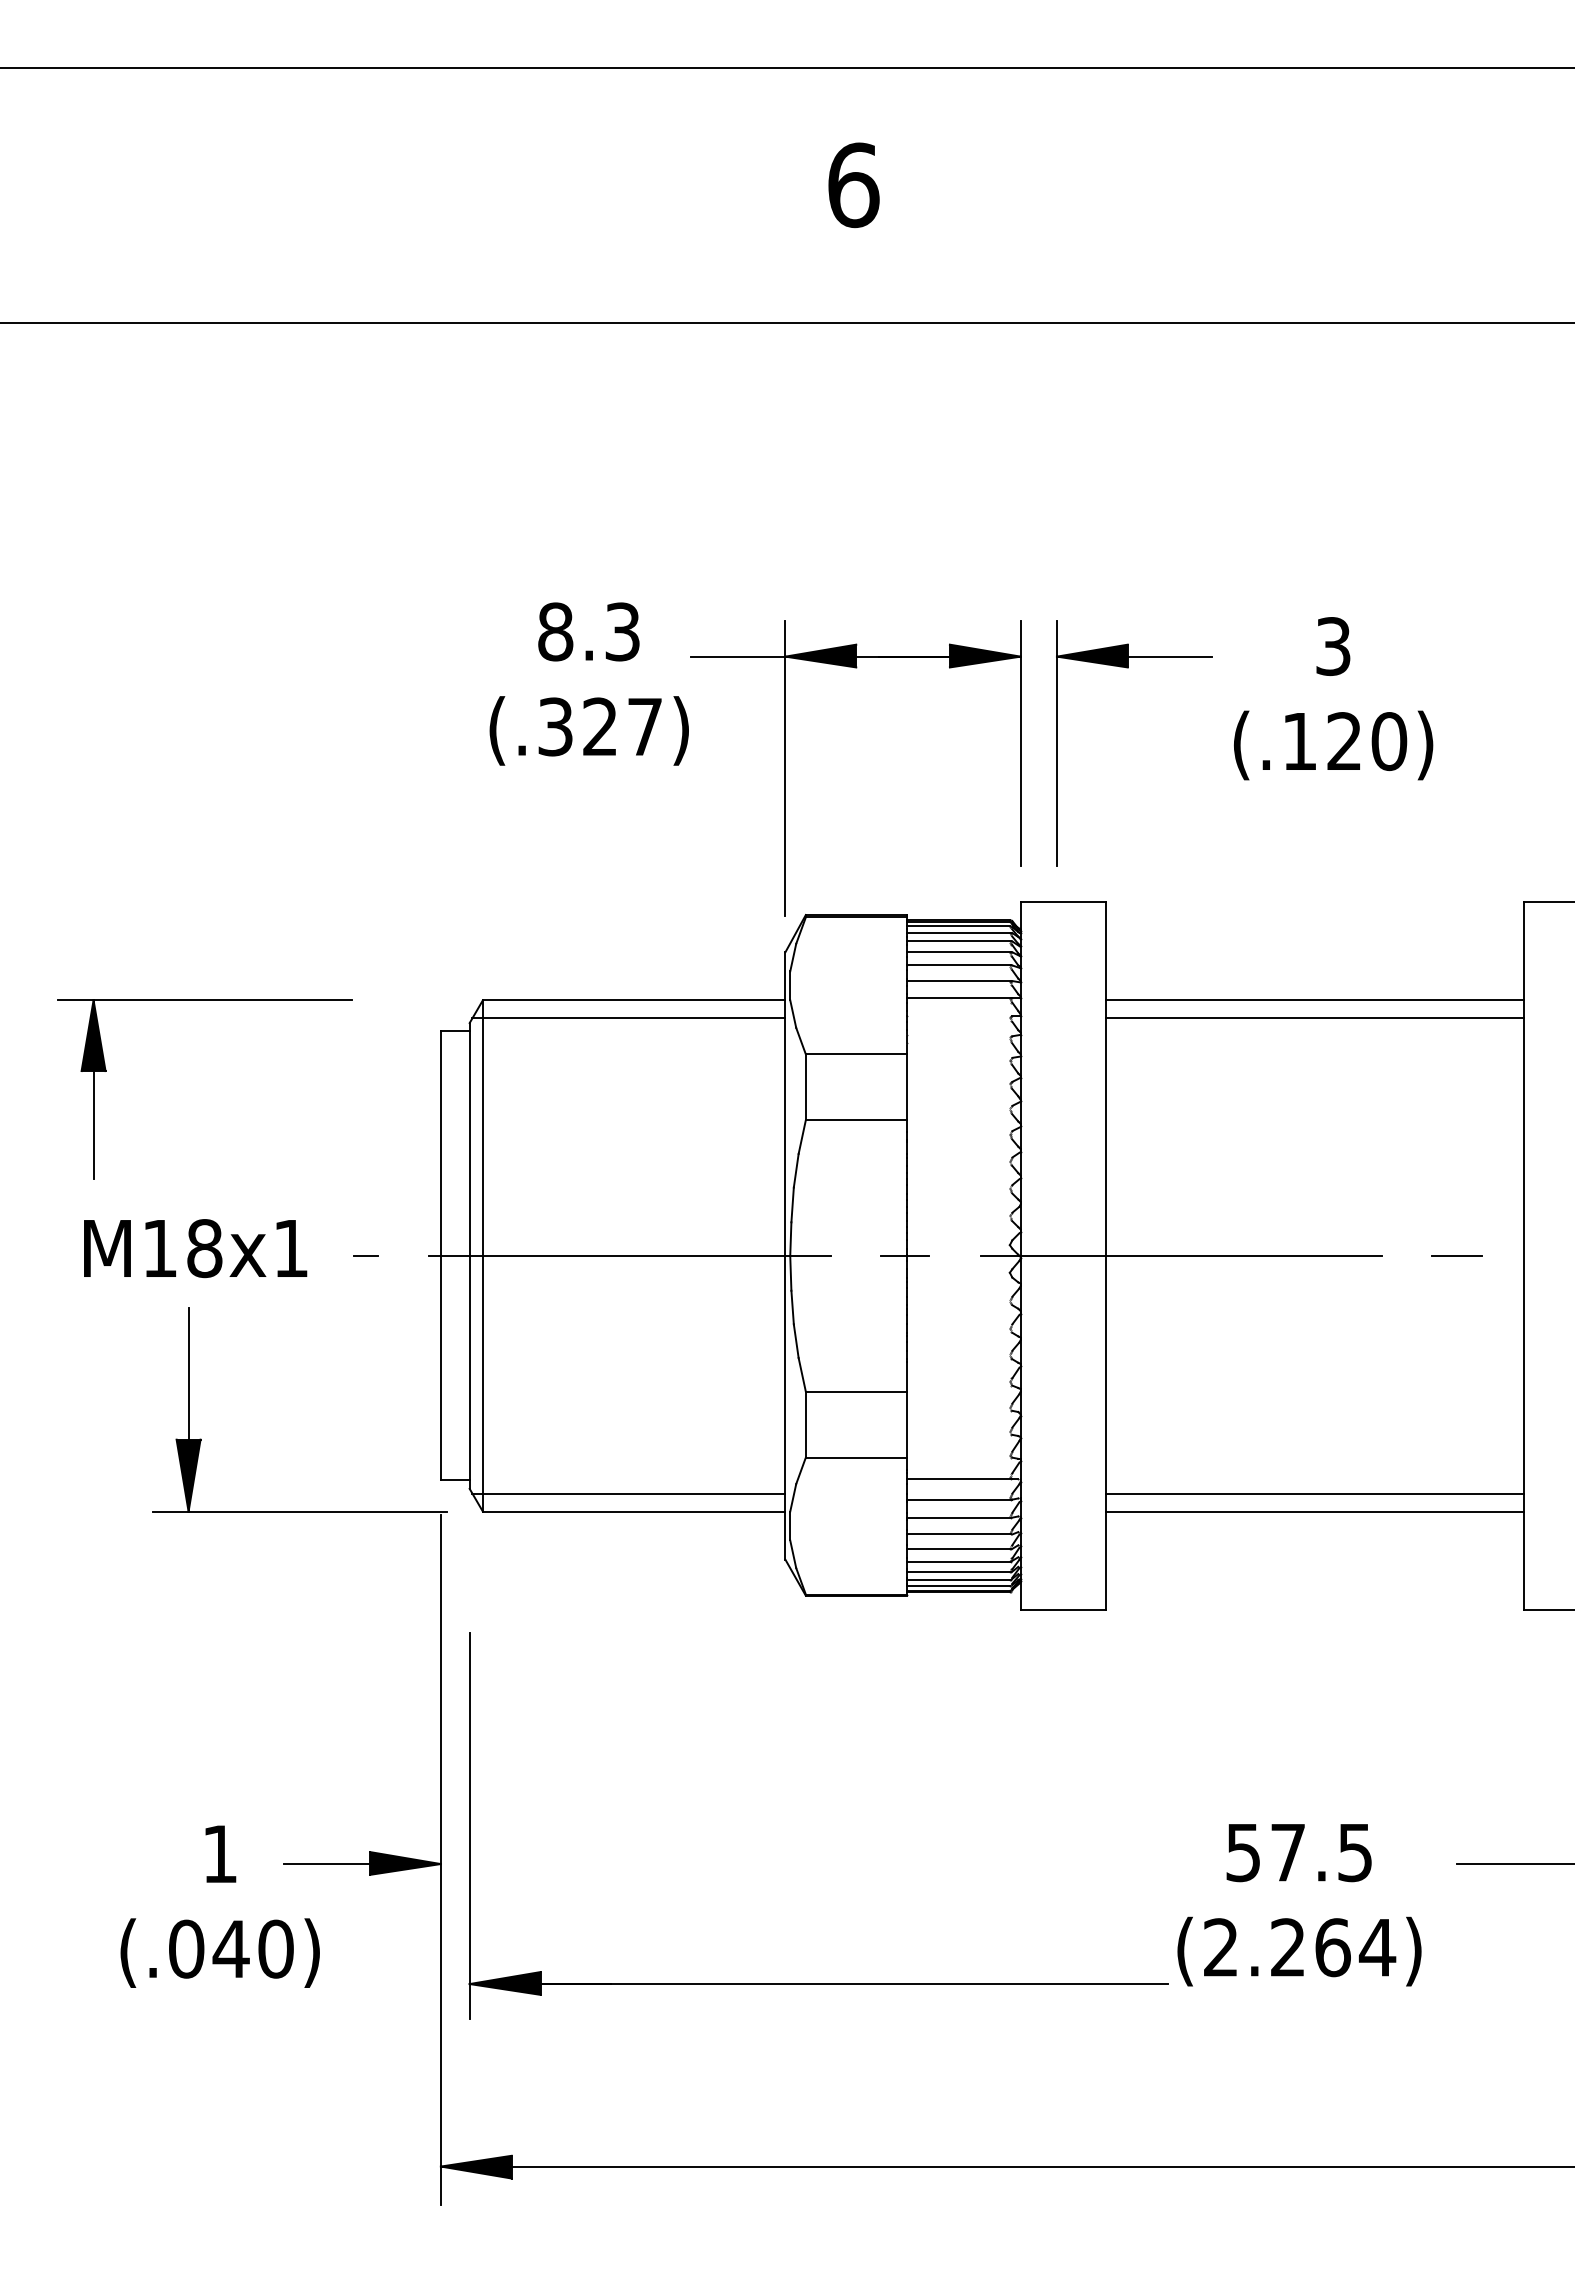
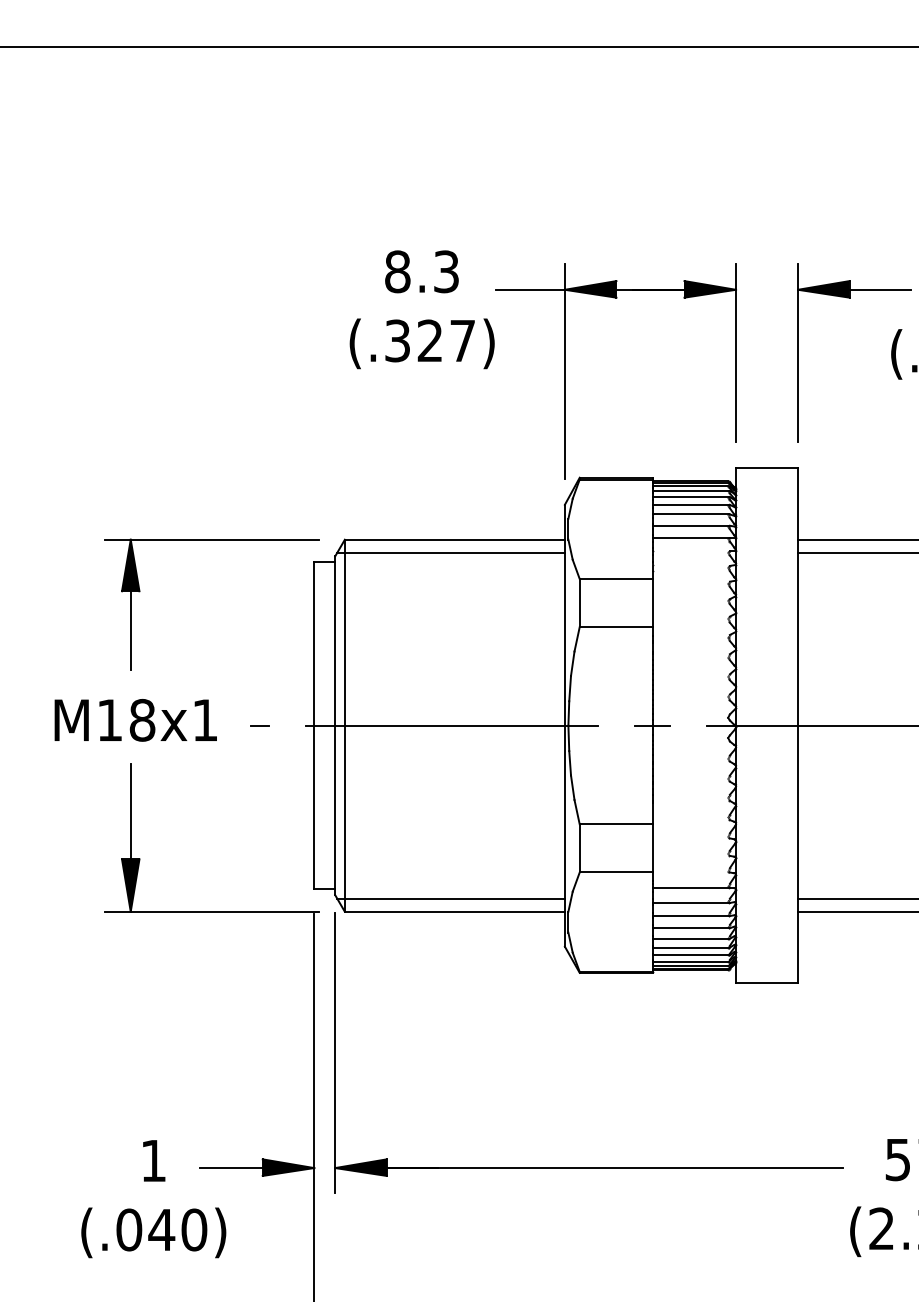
part: (1128, 668) -> (850, 298), moved
part: (204, 1000) -> (211, 539), moved
part: (818, 1983) -> (588, 1167), moved

